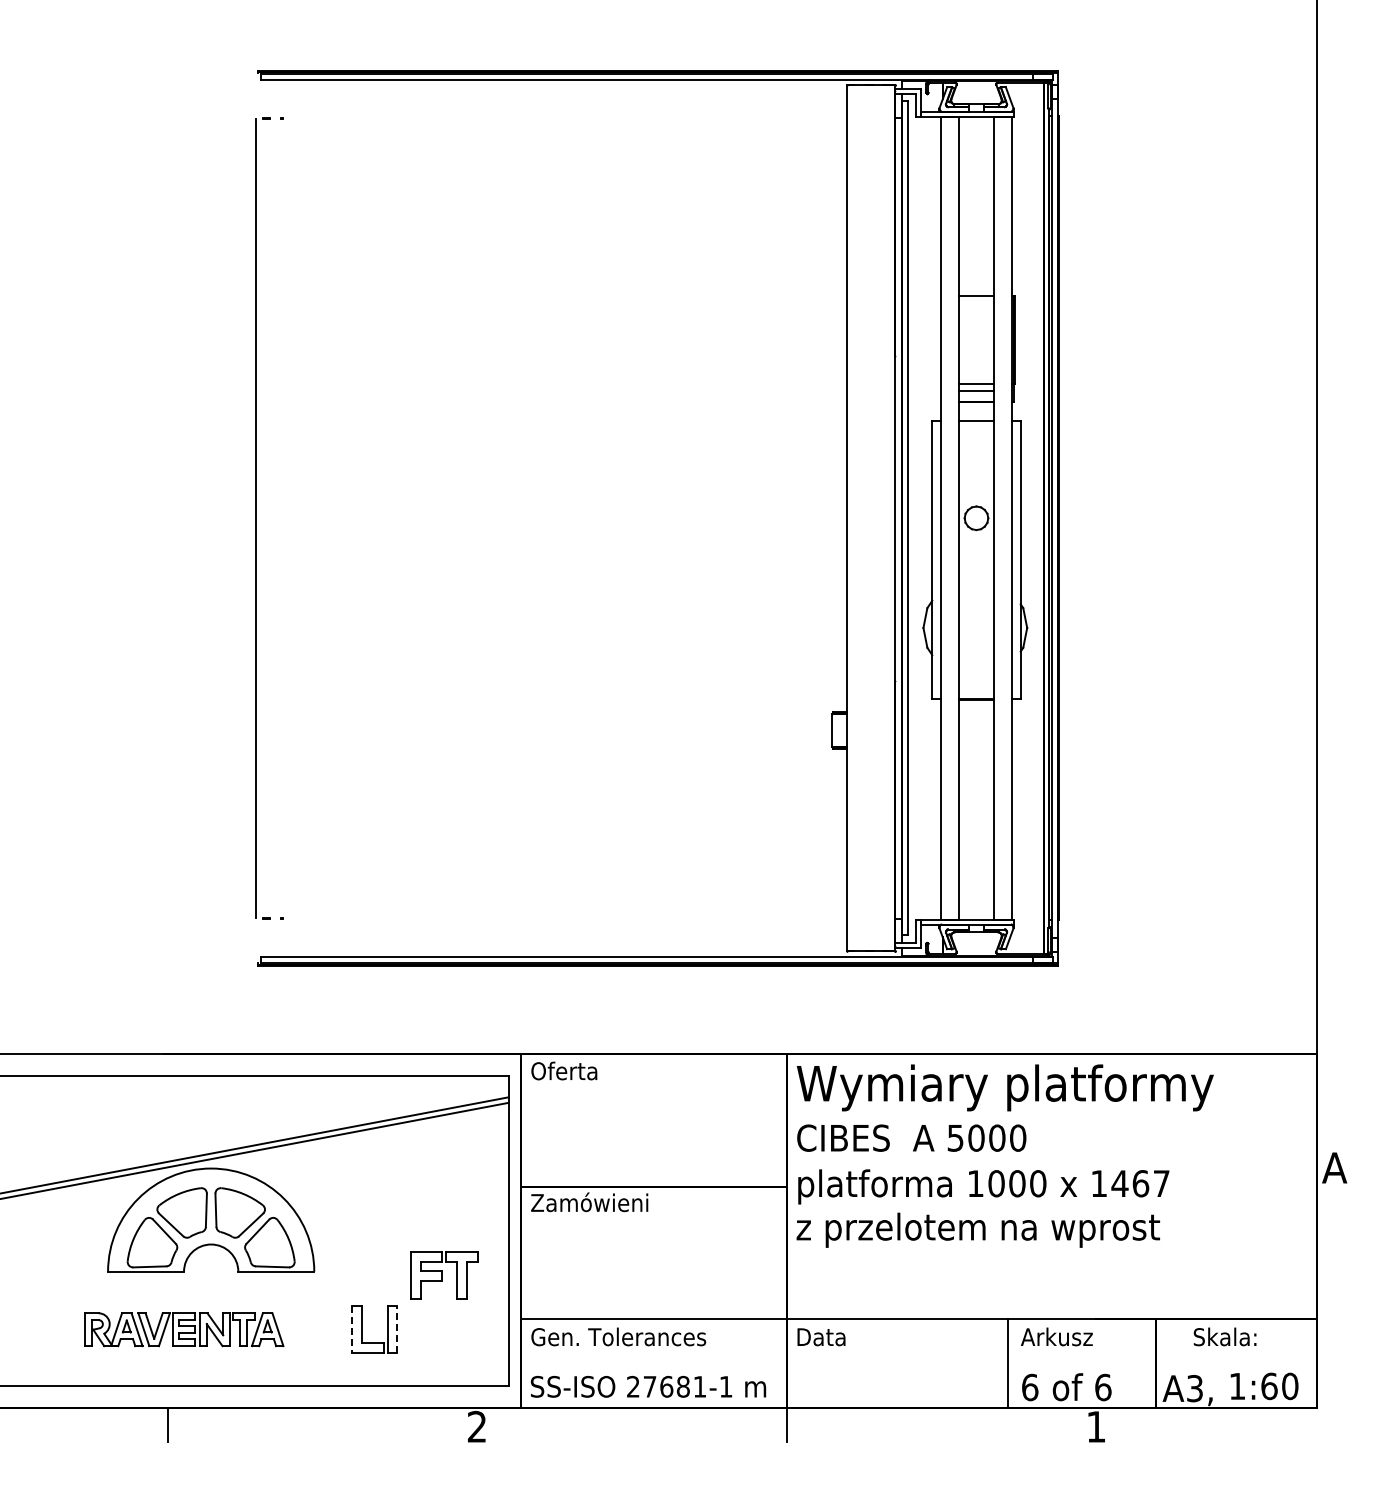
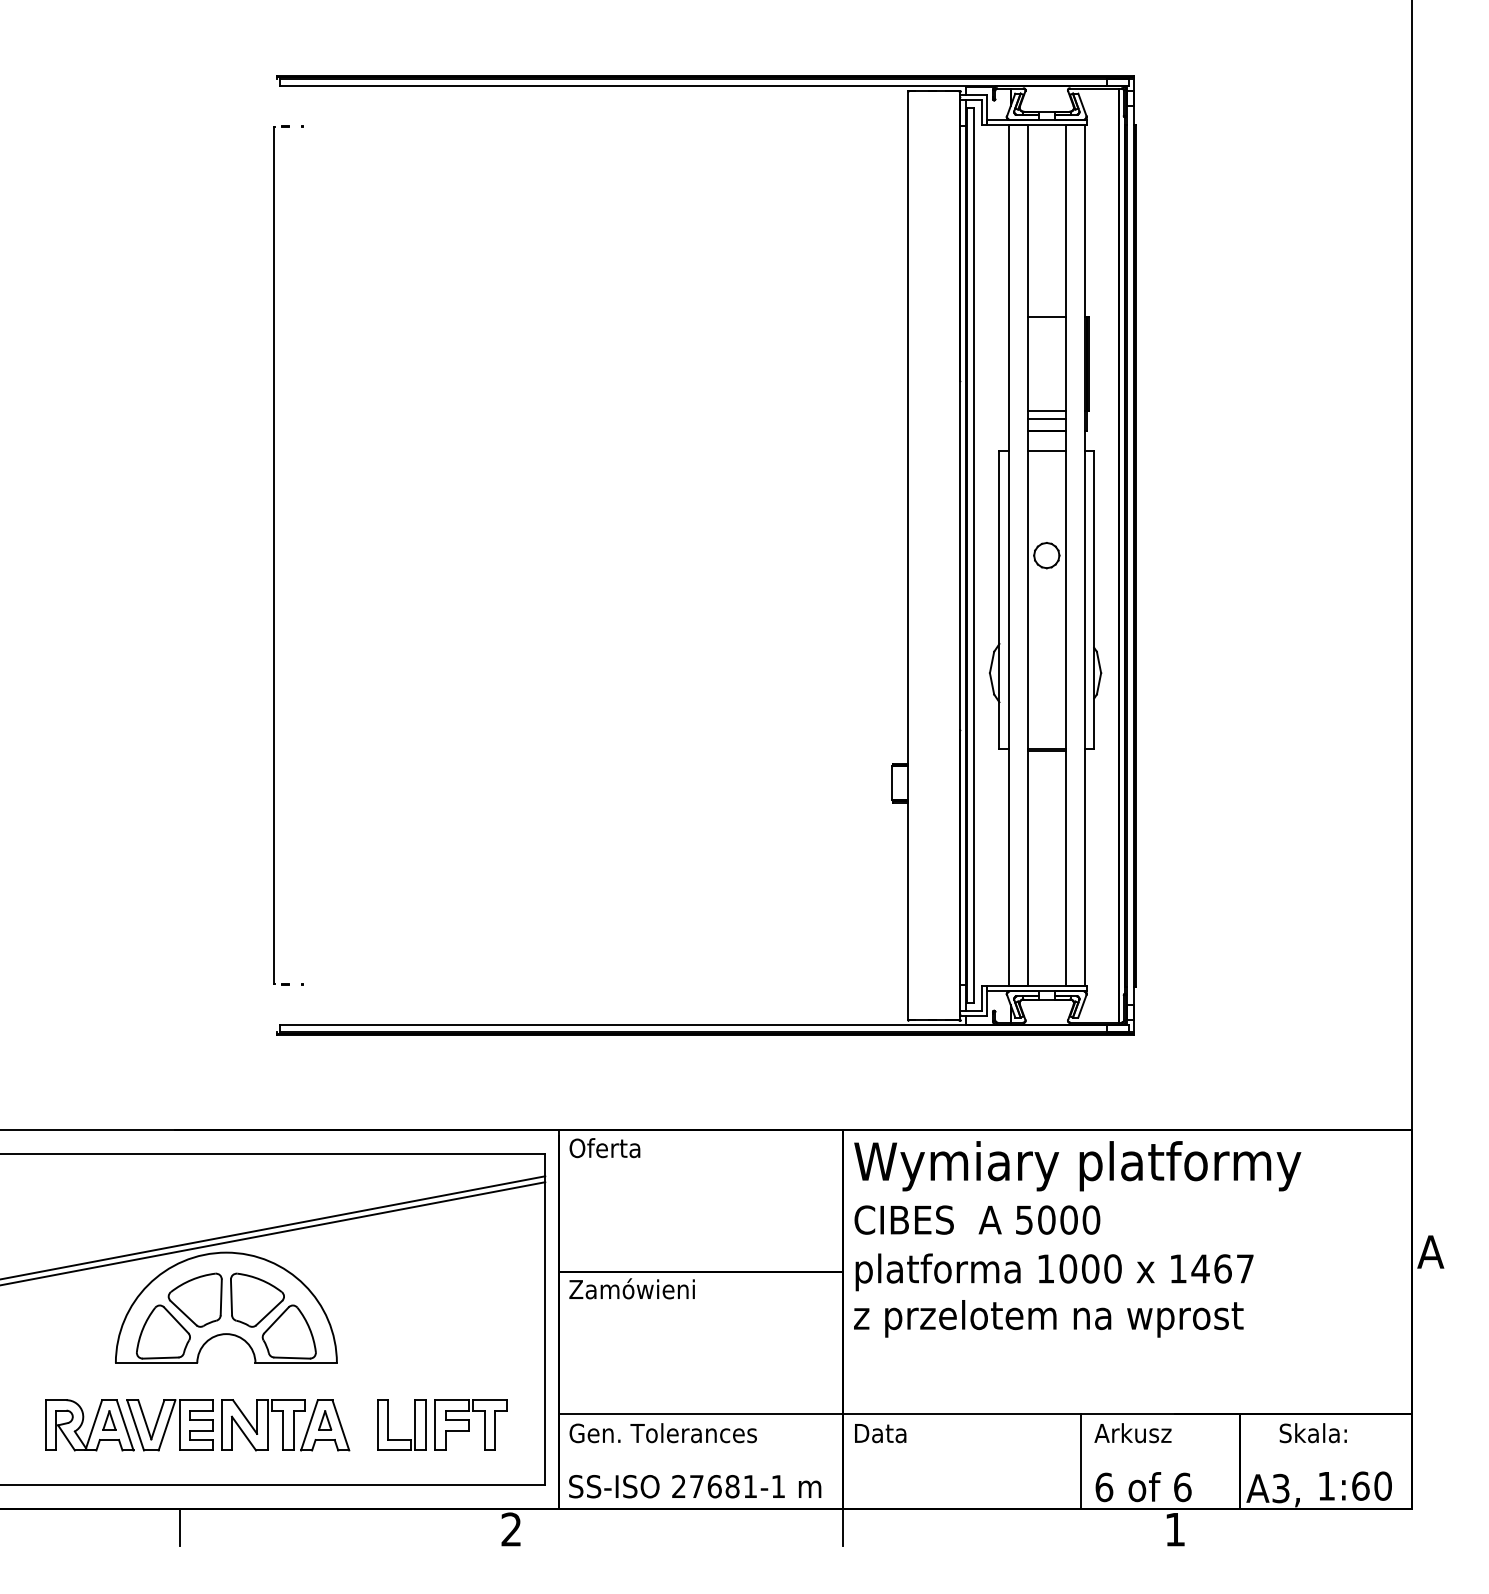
part: (444, 1275) -> (471, 1425), moved
part: (184, 1329) -> (197, 1425), size x1.43
line: (397, 1329) -> (426, 1425), dashed -> solid
line: (352, 1330) -> (377, 1426), dashed -> solid

